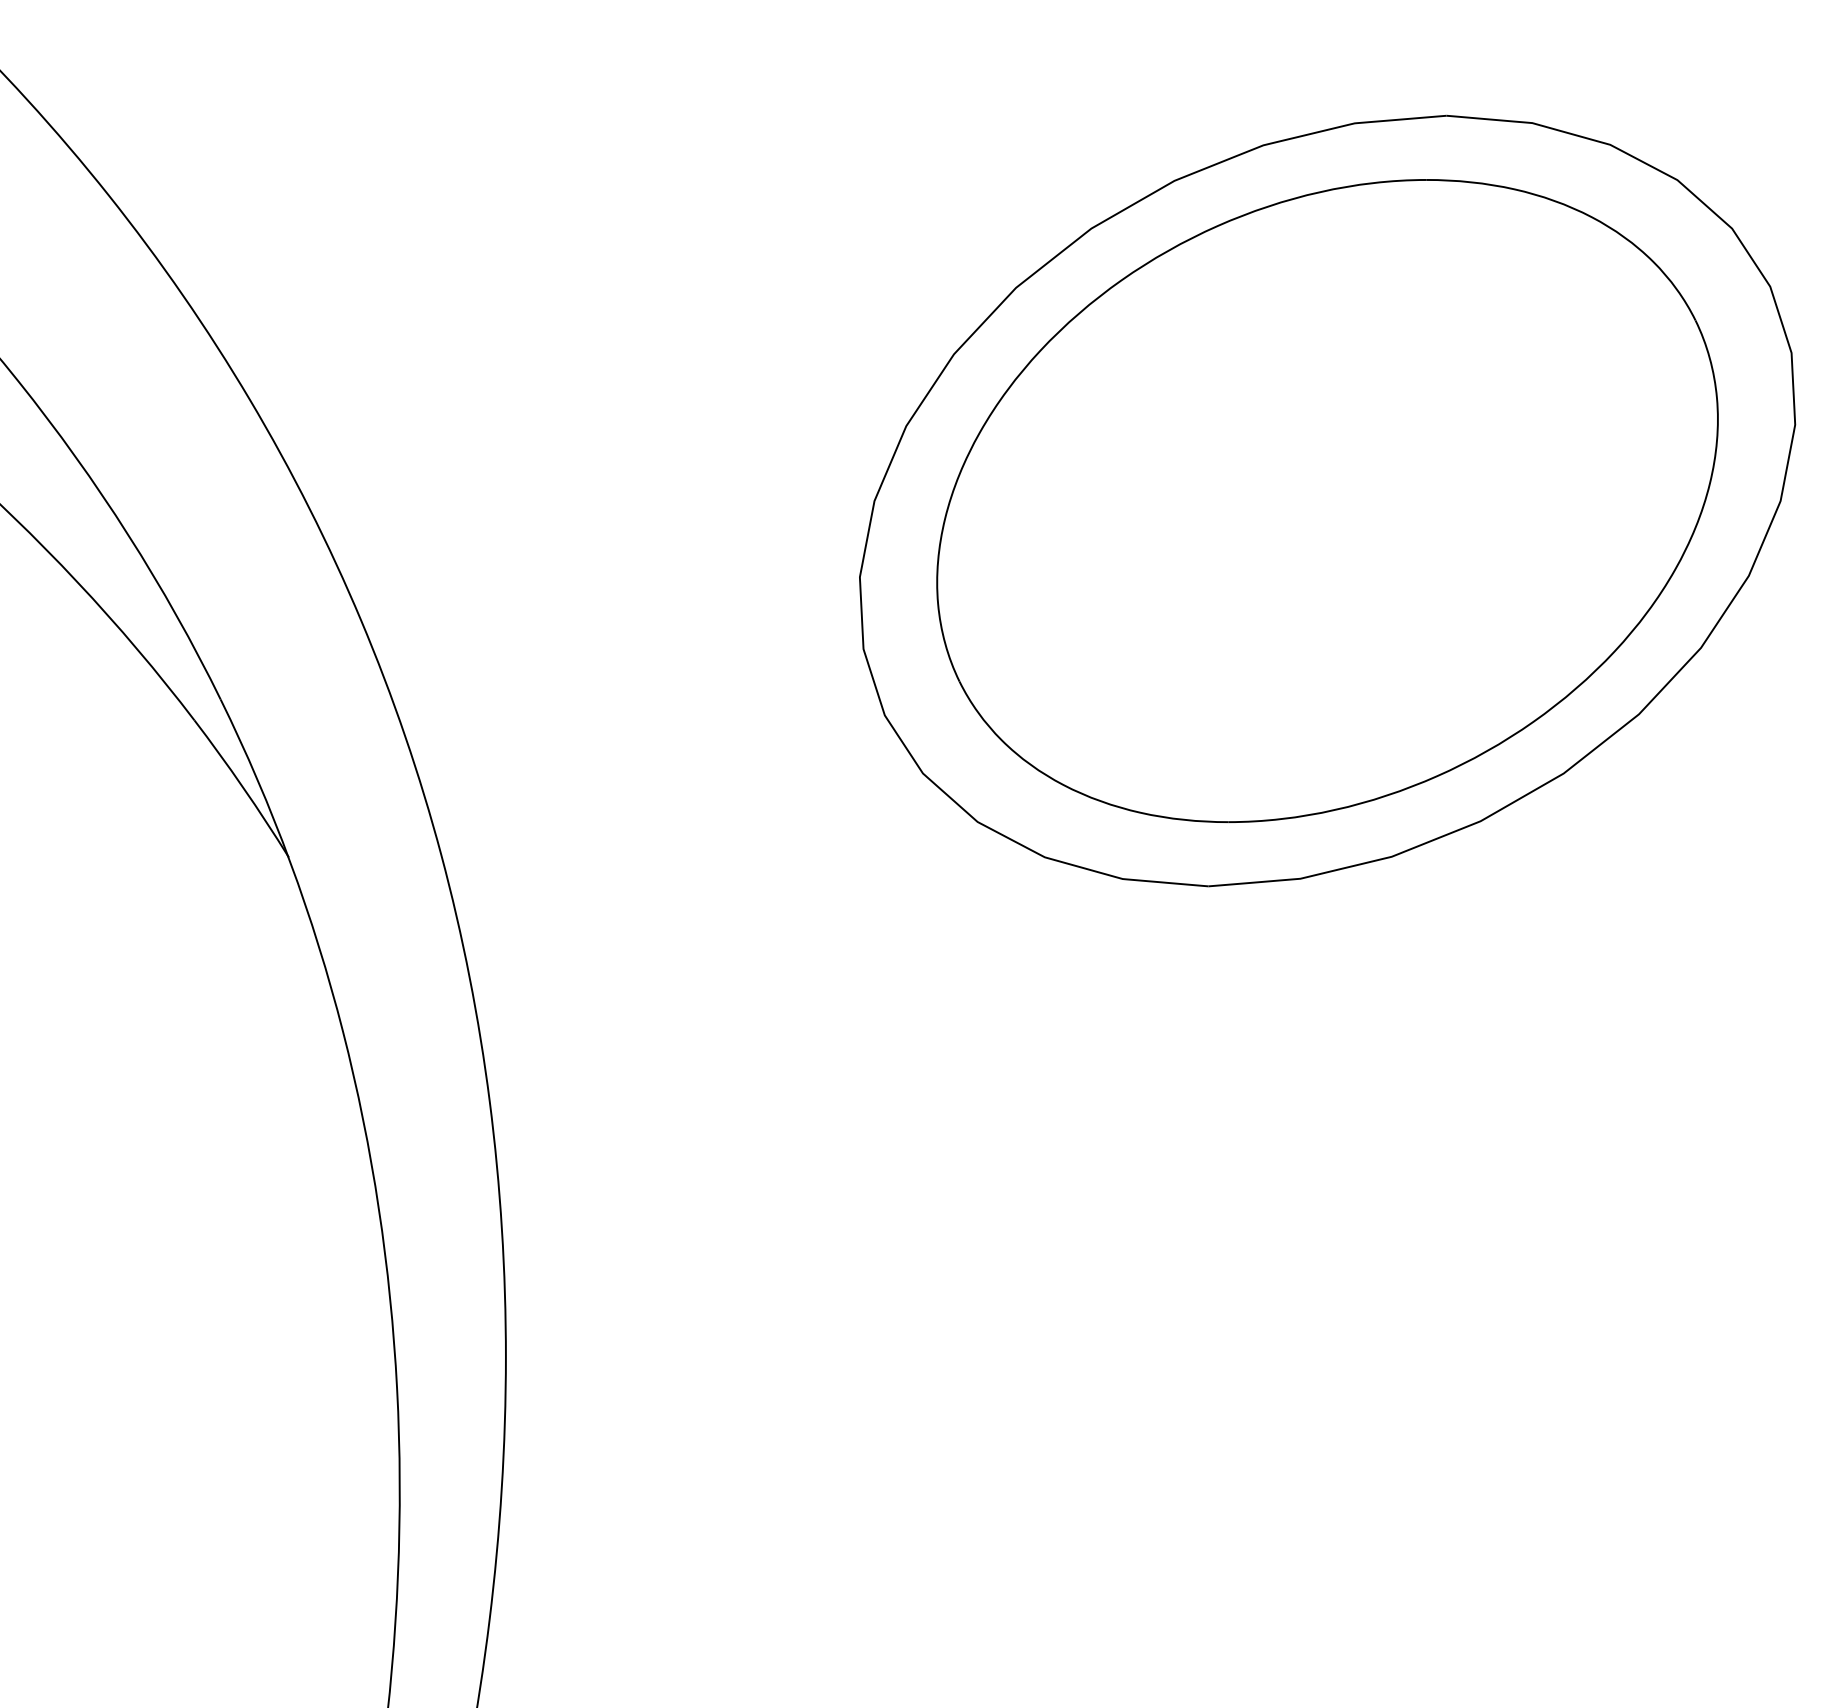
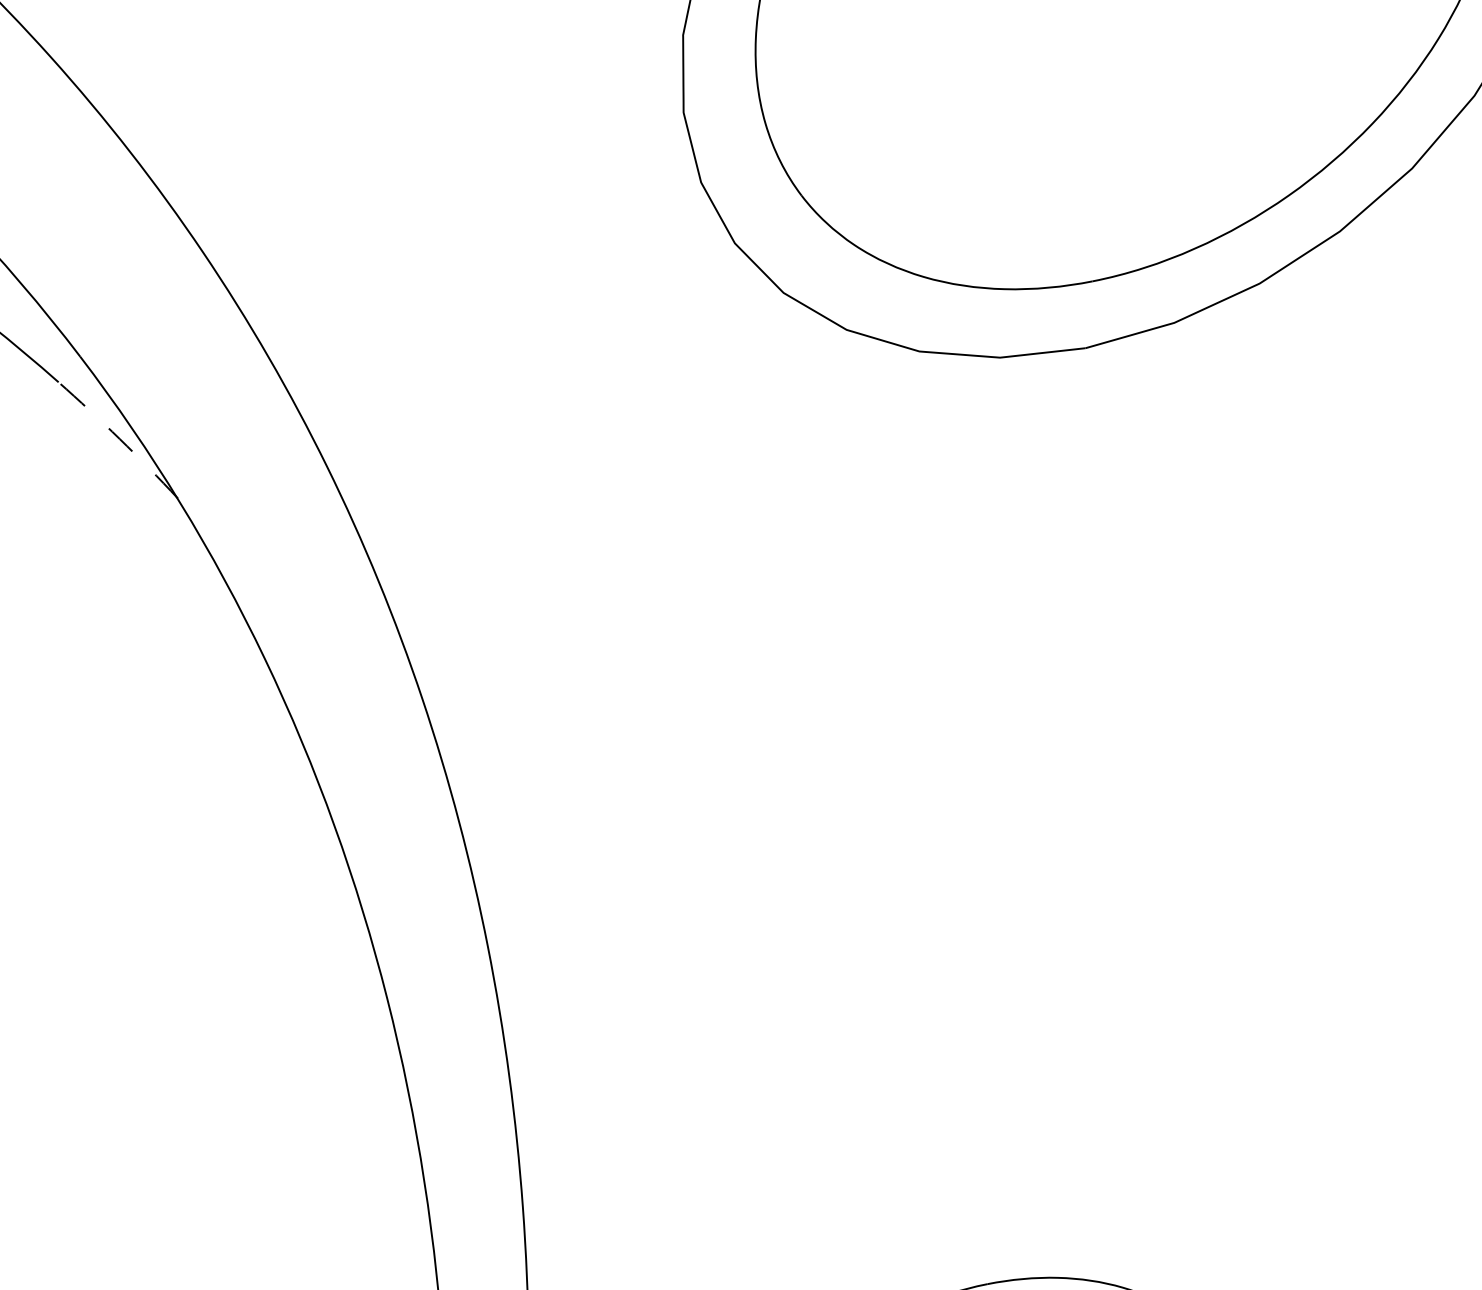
arc: (243, 787) -> (119, 438), solid -> dashed

